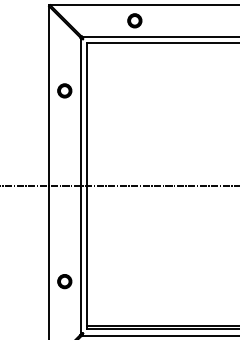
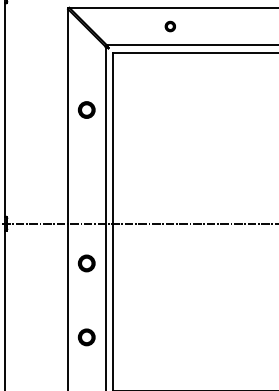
circle: (134, 20) -> (169, 26), size x0.6
part: (64, 219) -> (86, 263), added

